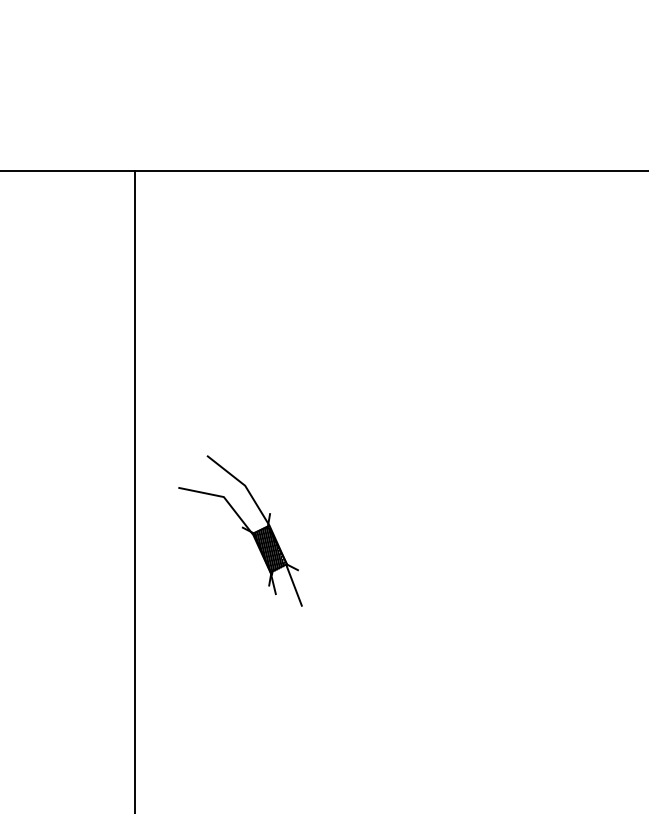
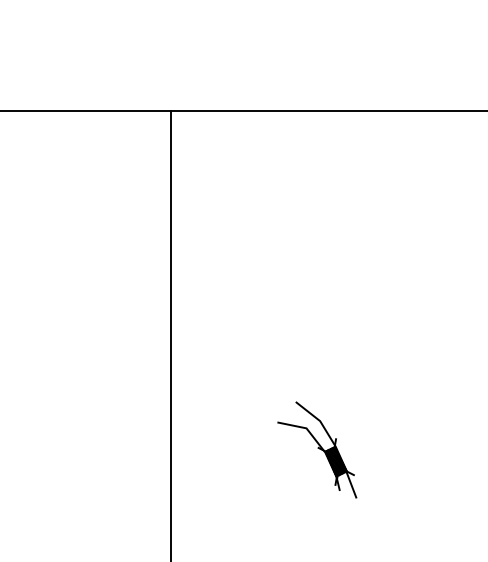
part: (241, 530) -> (317, 449), moved

